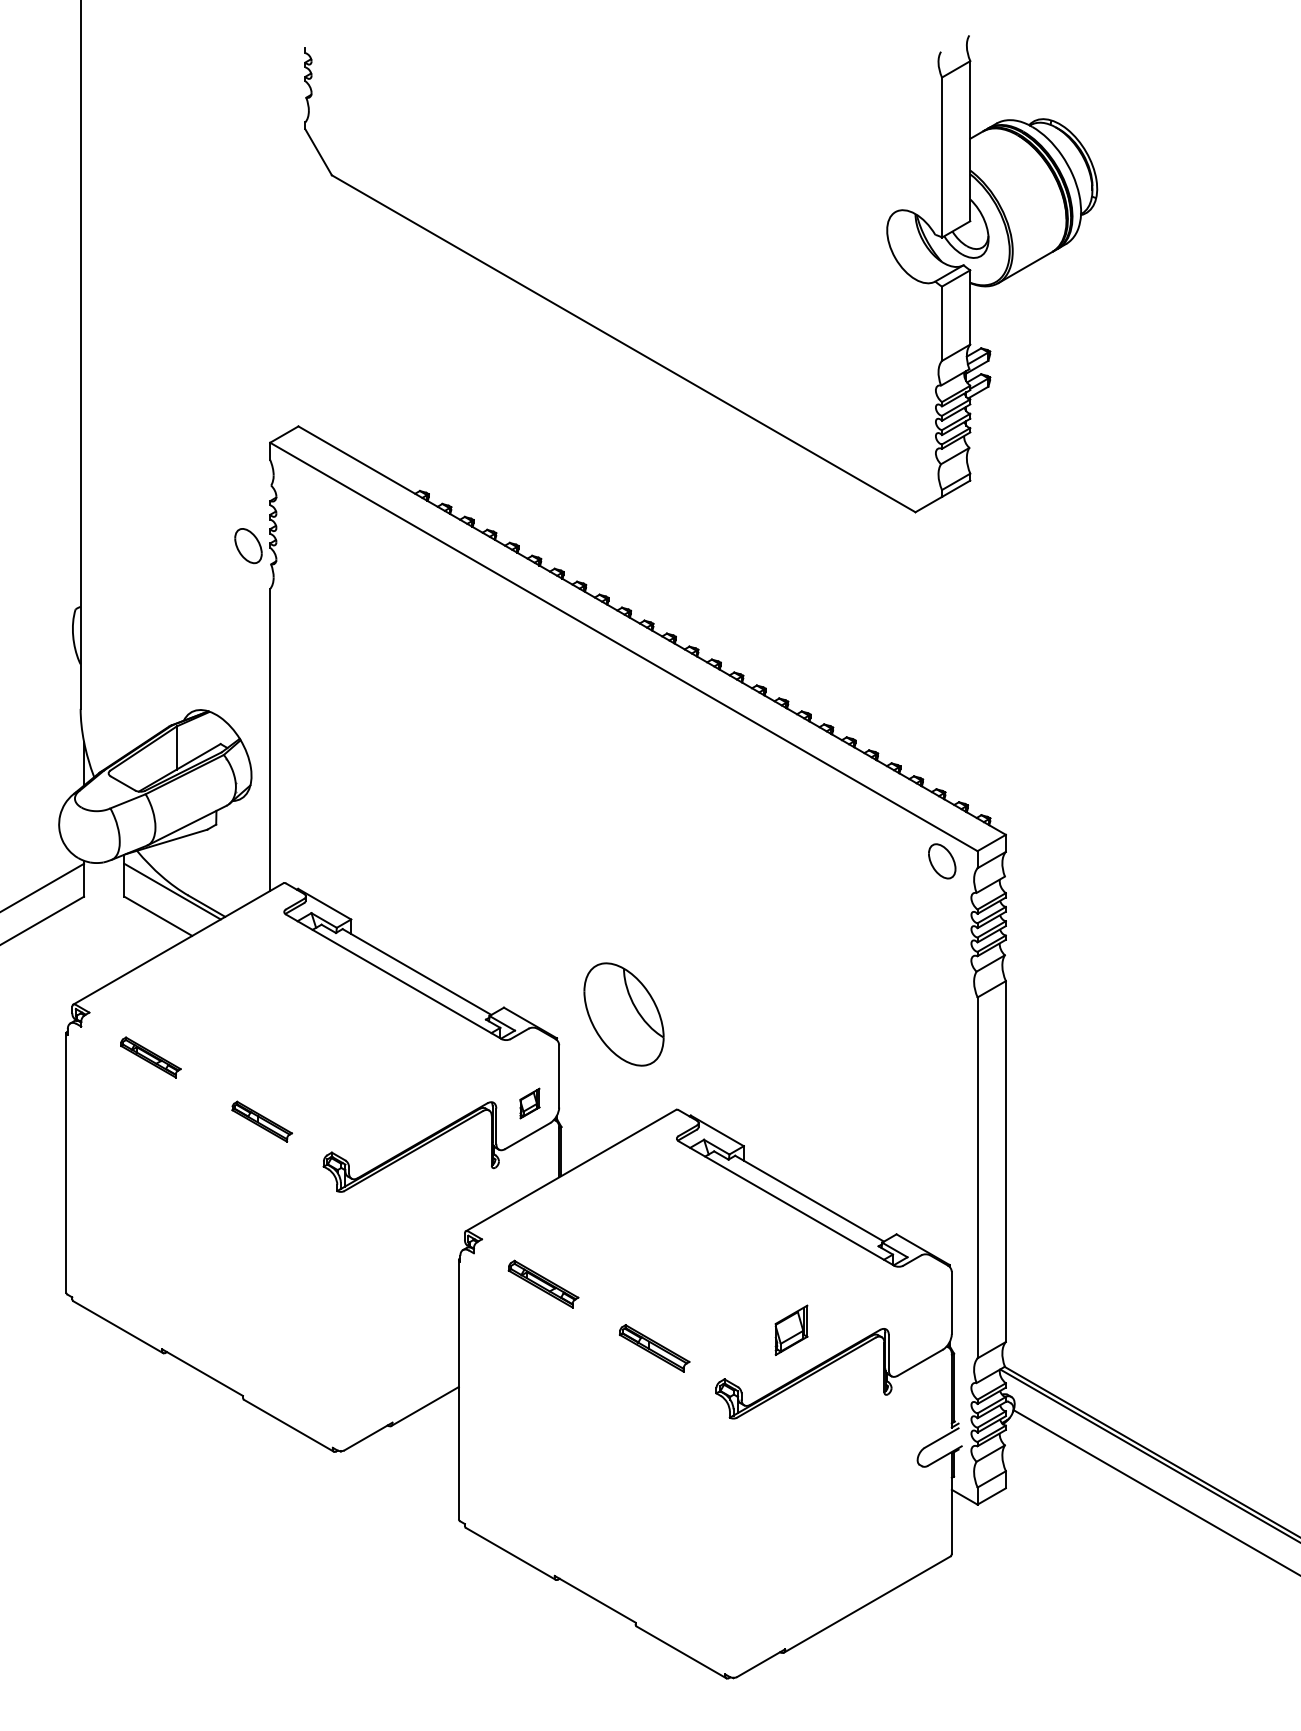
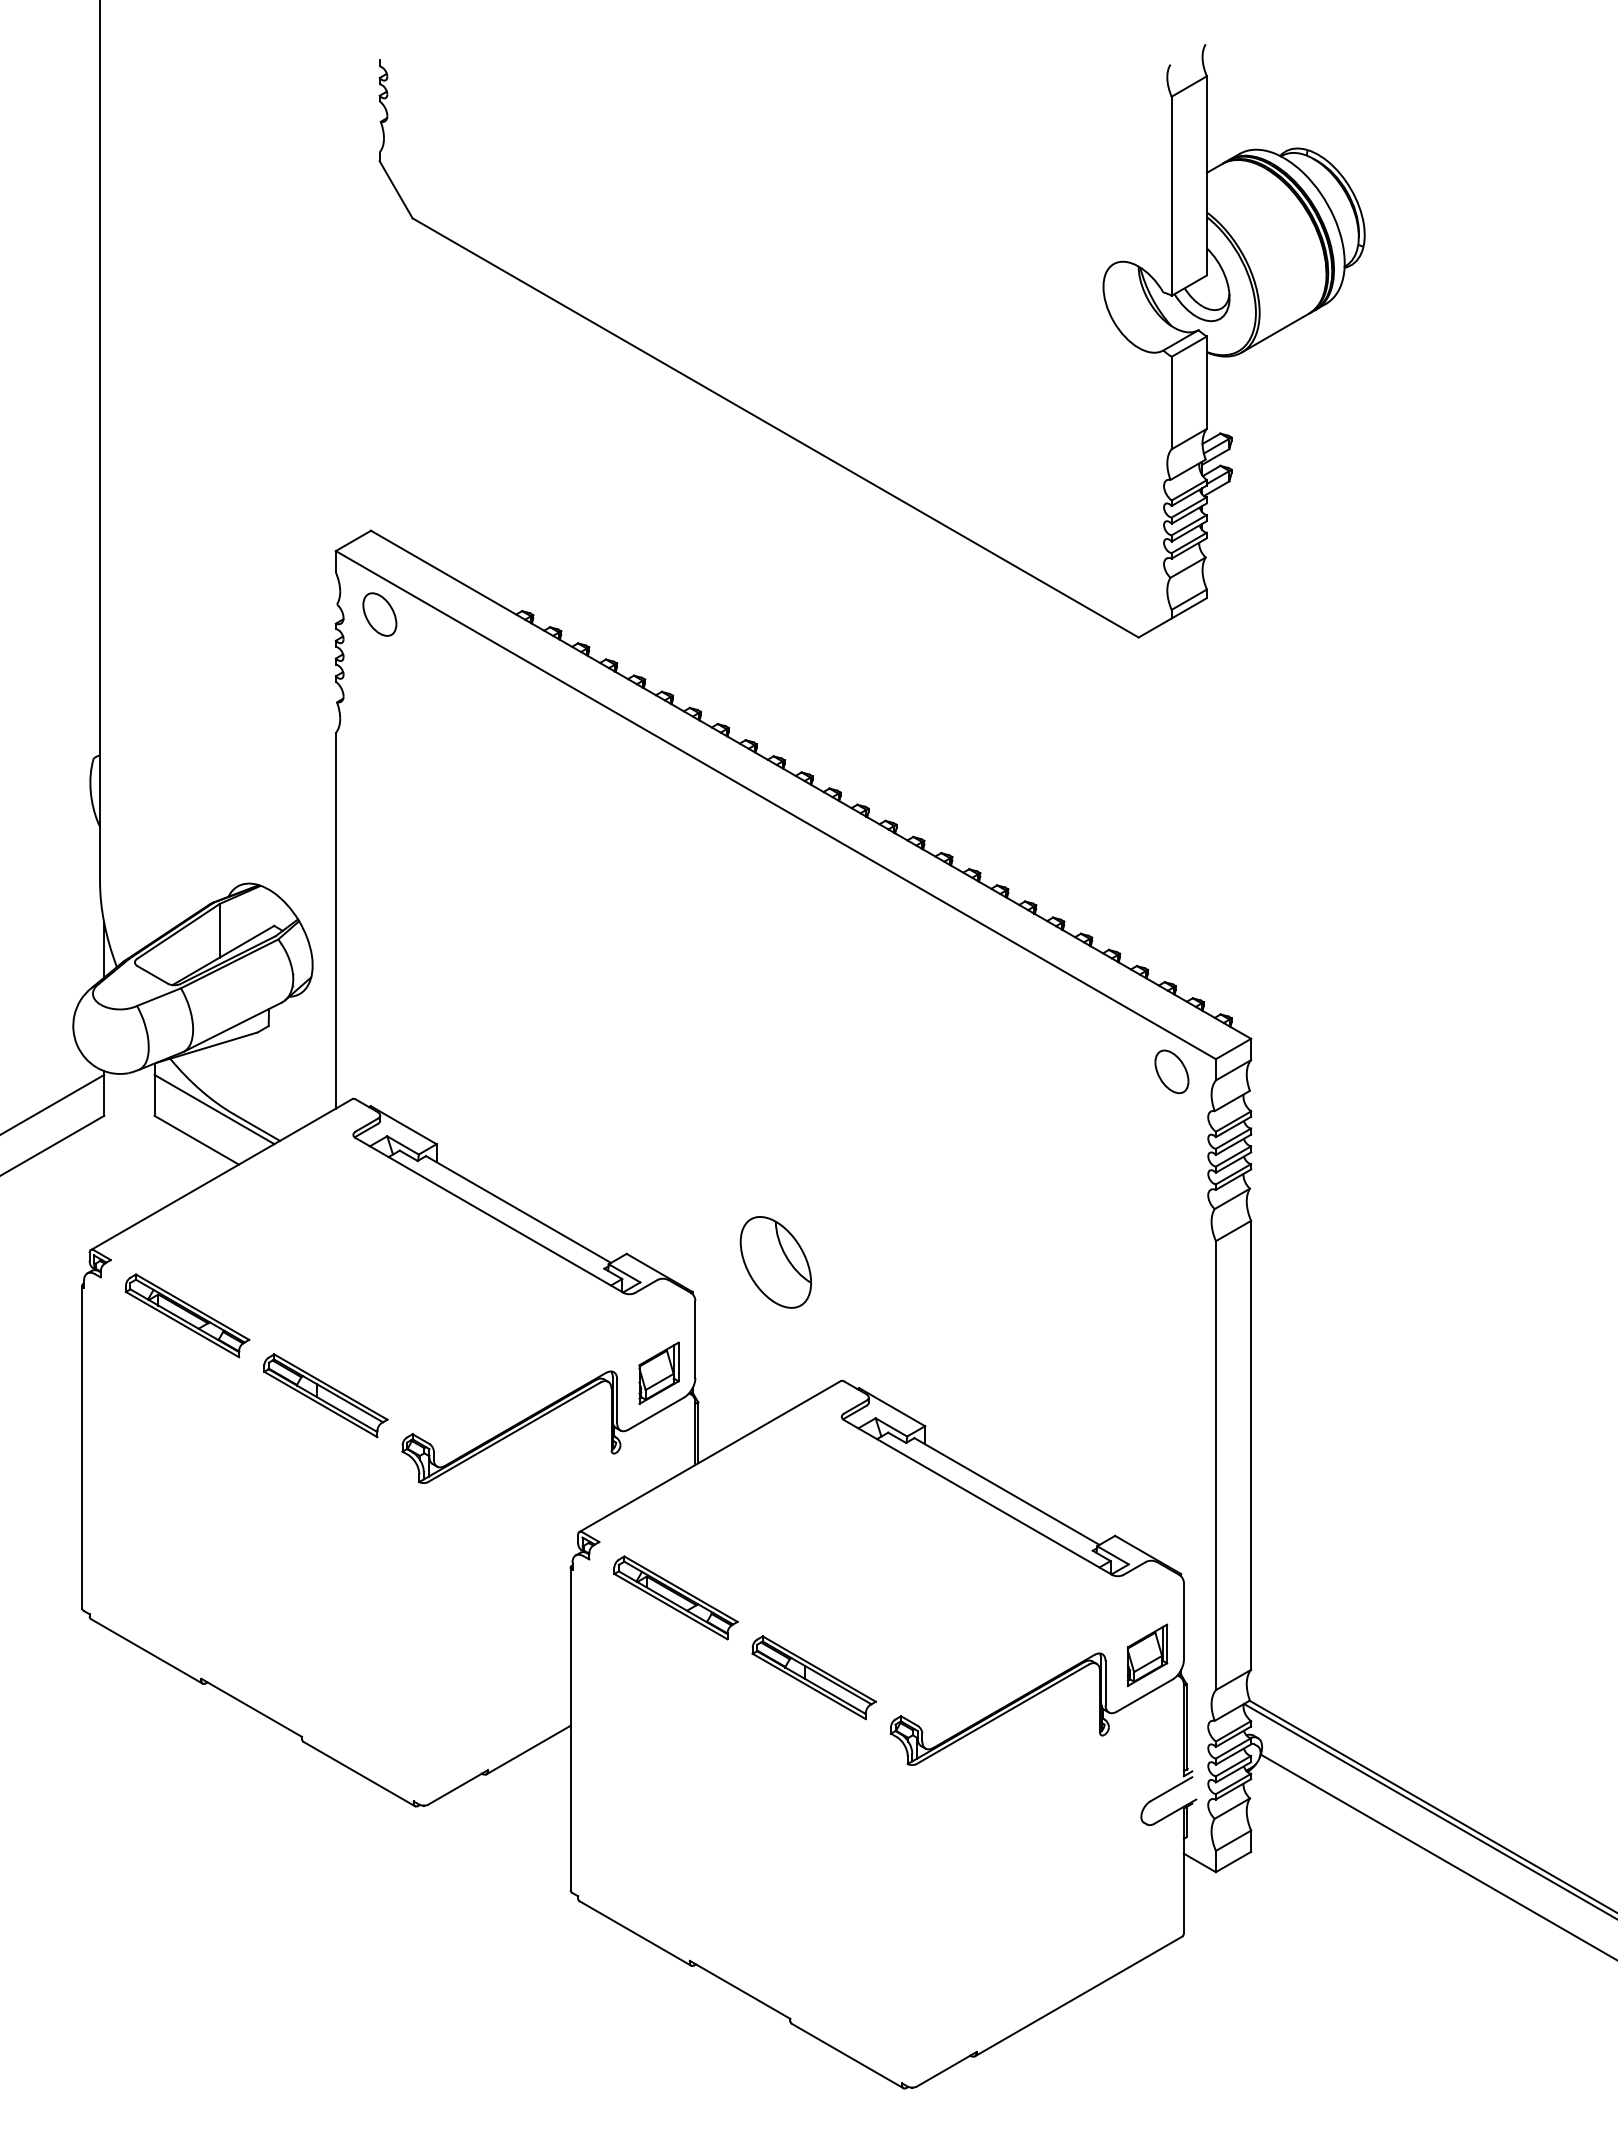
part: (248, 545) -> (379, 614), moved
part: (623, 1014) -> (775, 1262), size x0.71
part: (150, 1057) -> (187, 1315), size x1.67
part: (529, 1103) -> (658, 1372), size x1.67
part: (261, 1121) -> (325, 1395), size x1.67
part: (543, 1283) -> (675, 1597), size x1.43
part: (791, 1329) -> (1147, 1654), moved
part: (654, 1348) -> (813, 1677), size x1.43

